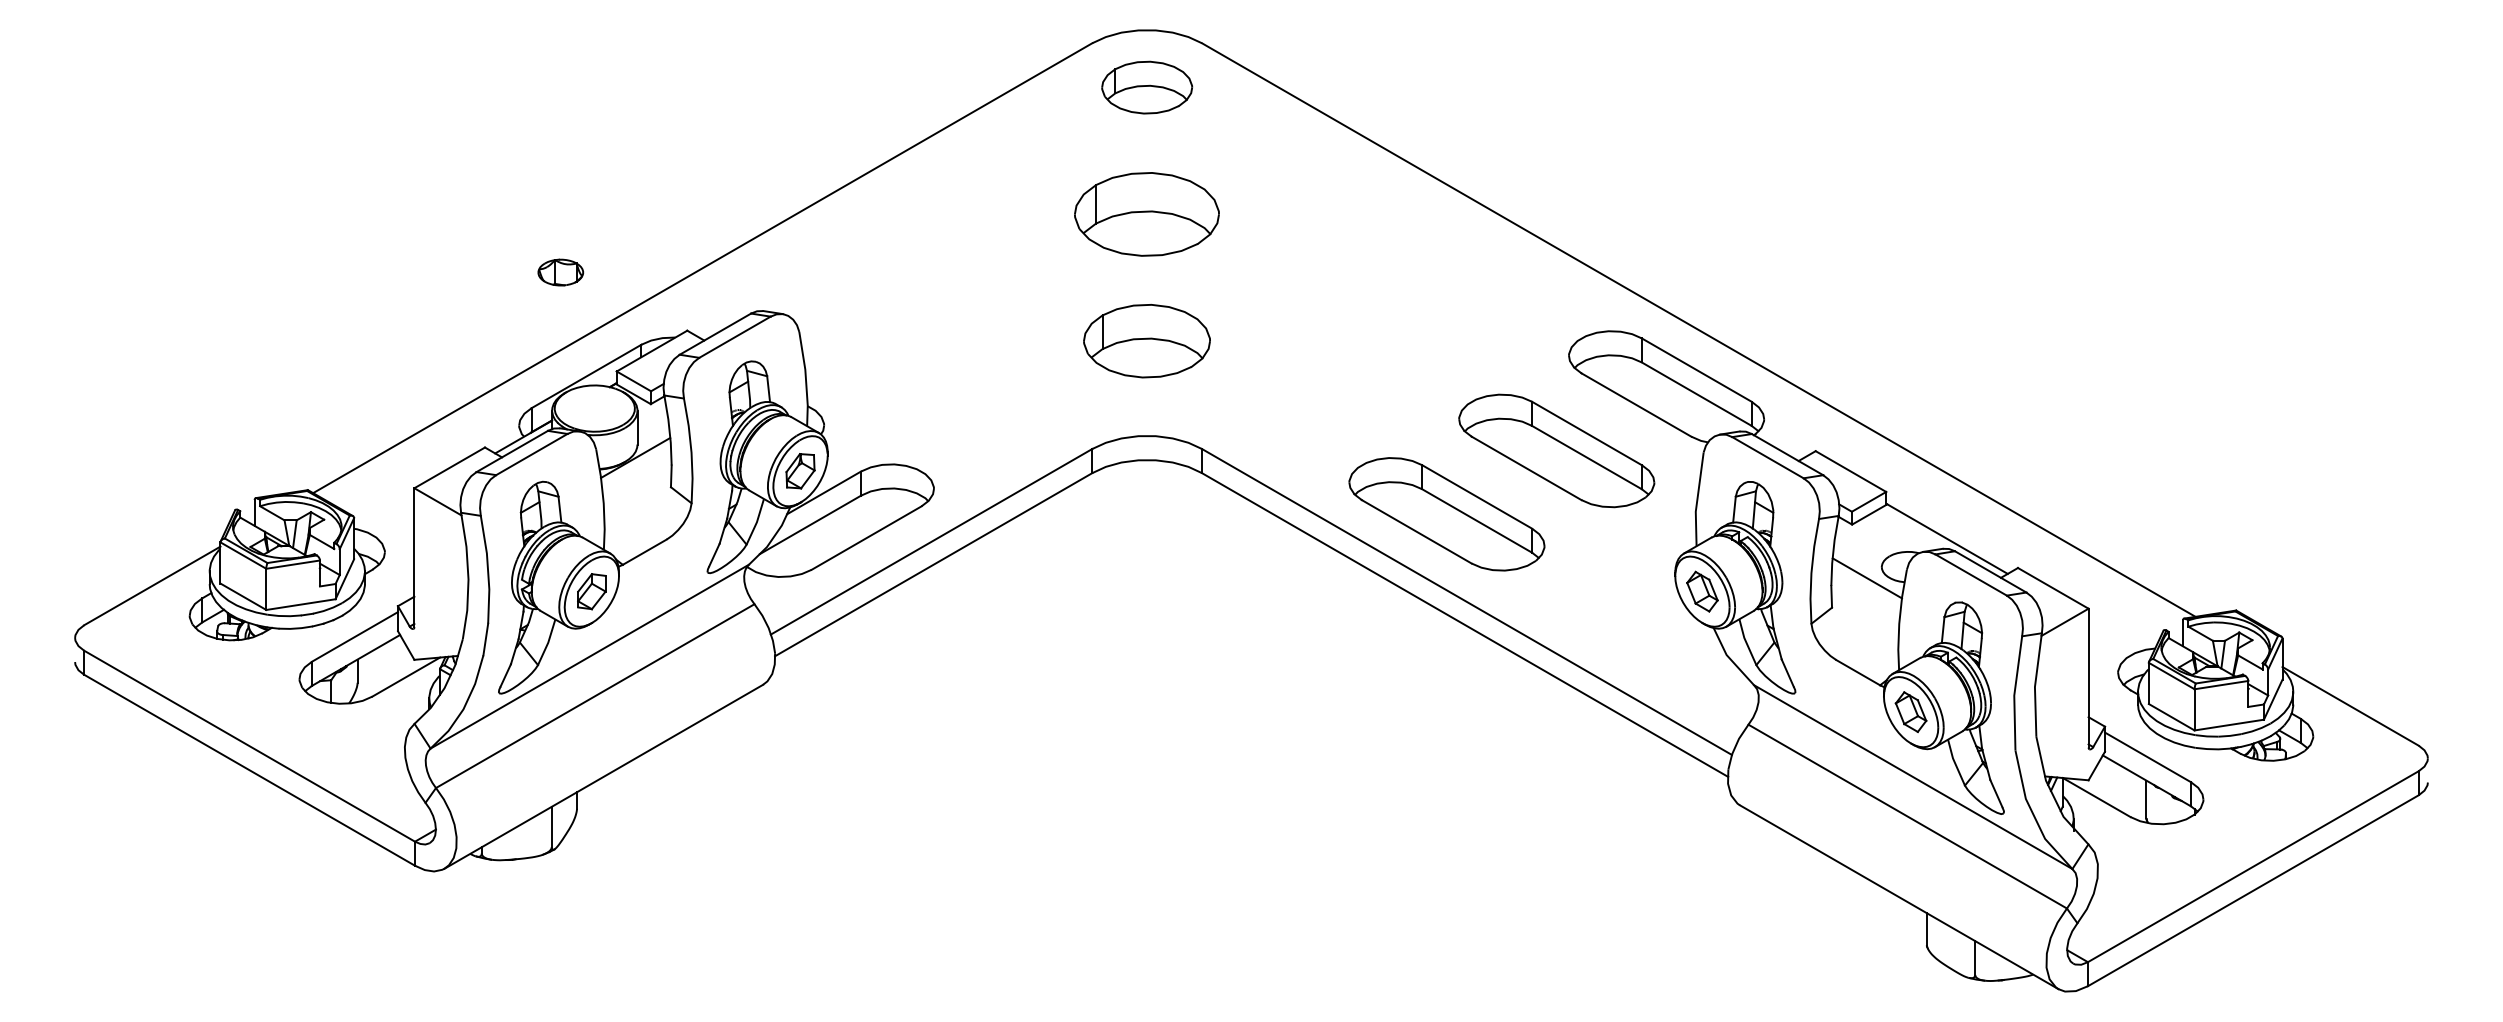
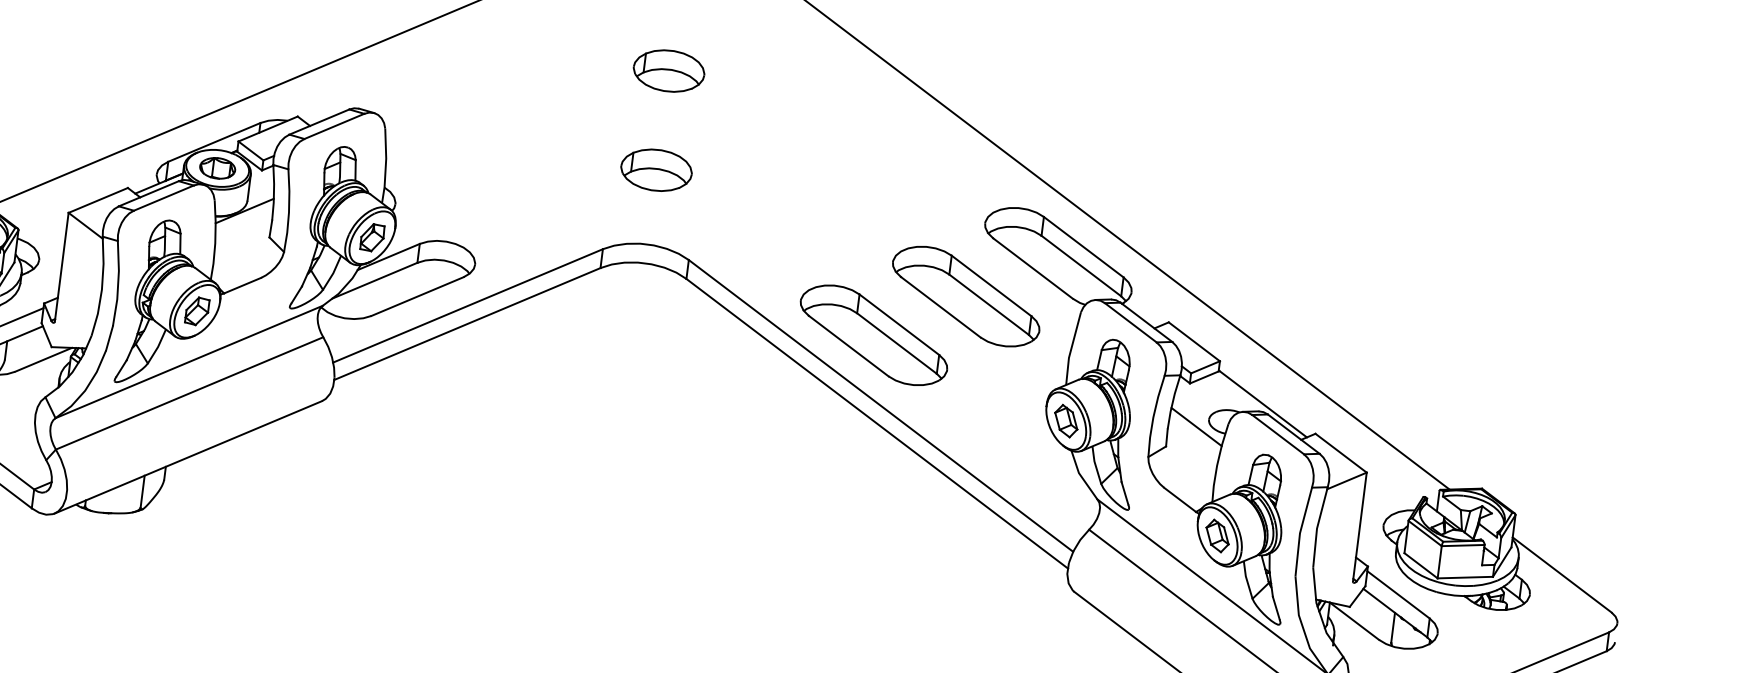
part: (1147, 214) -> (669, 71), size x0.62
part: (560, 272) -> (217, 168), moved
part: (1147, 341) -> (656, 170), size x0.71

